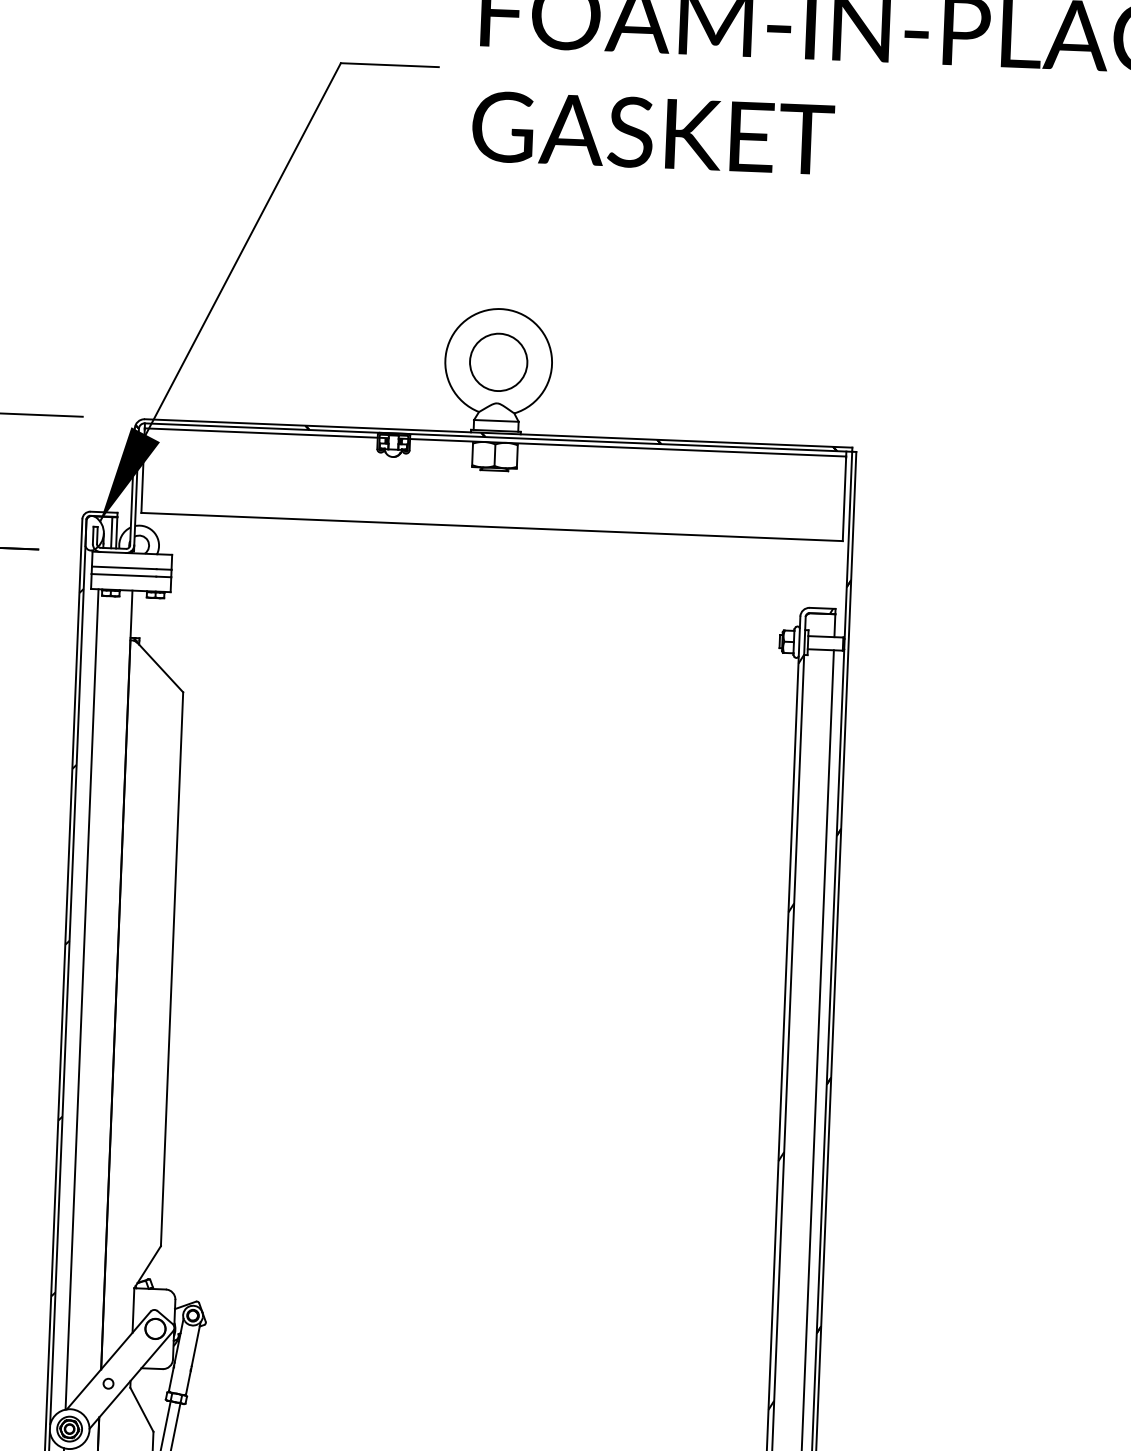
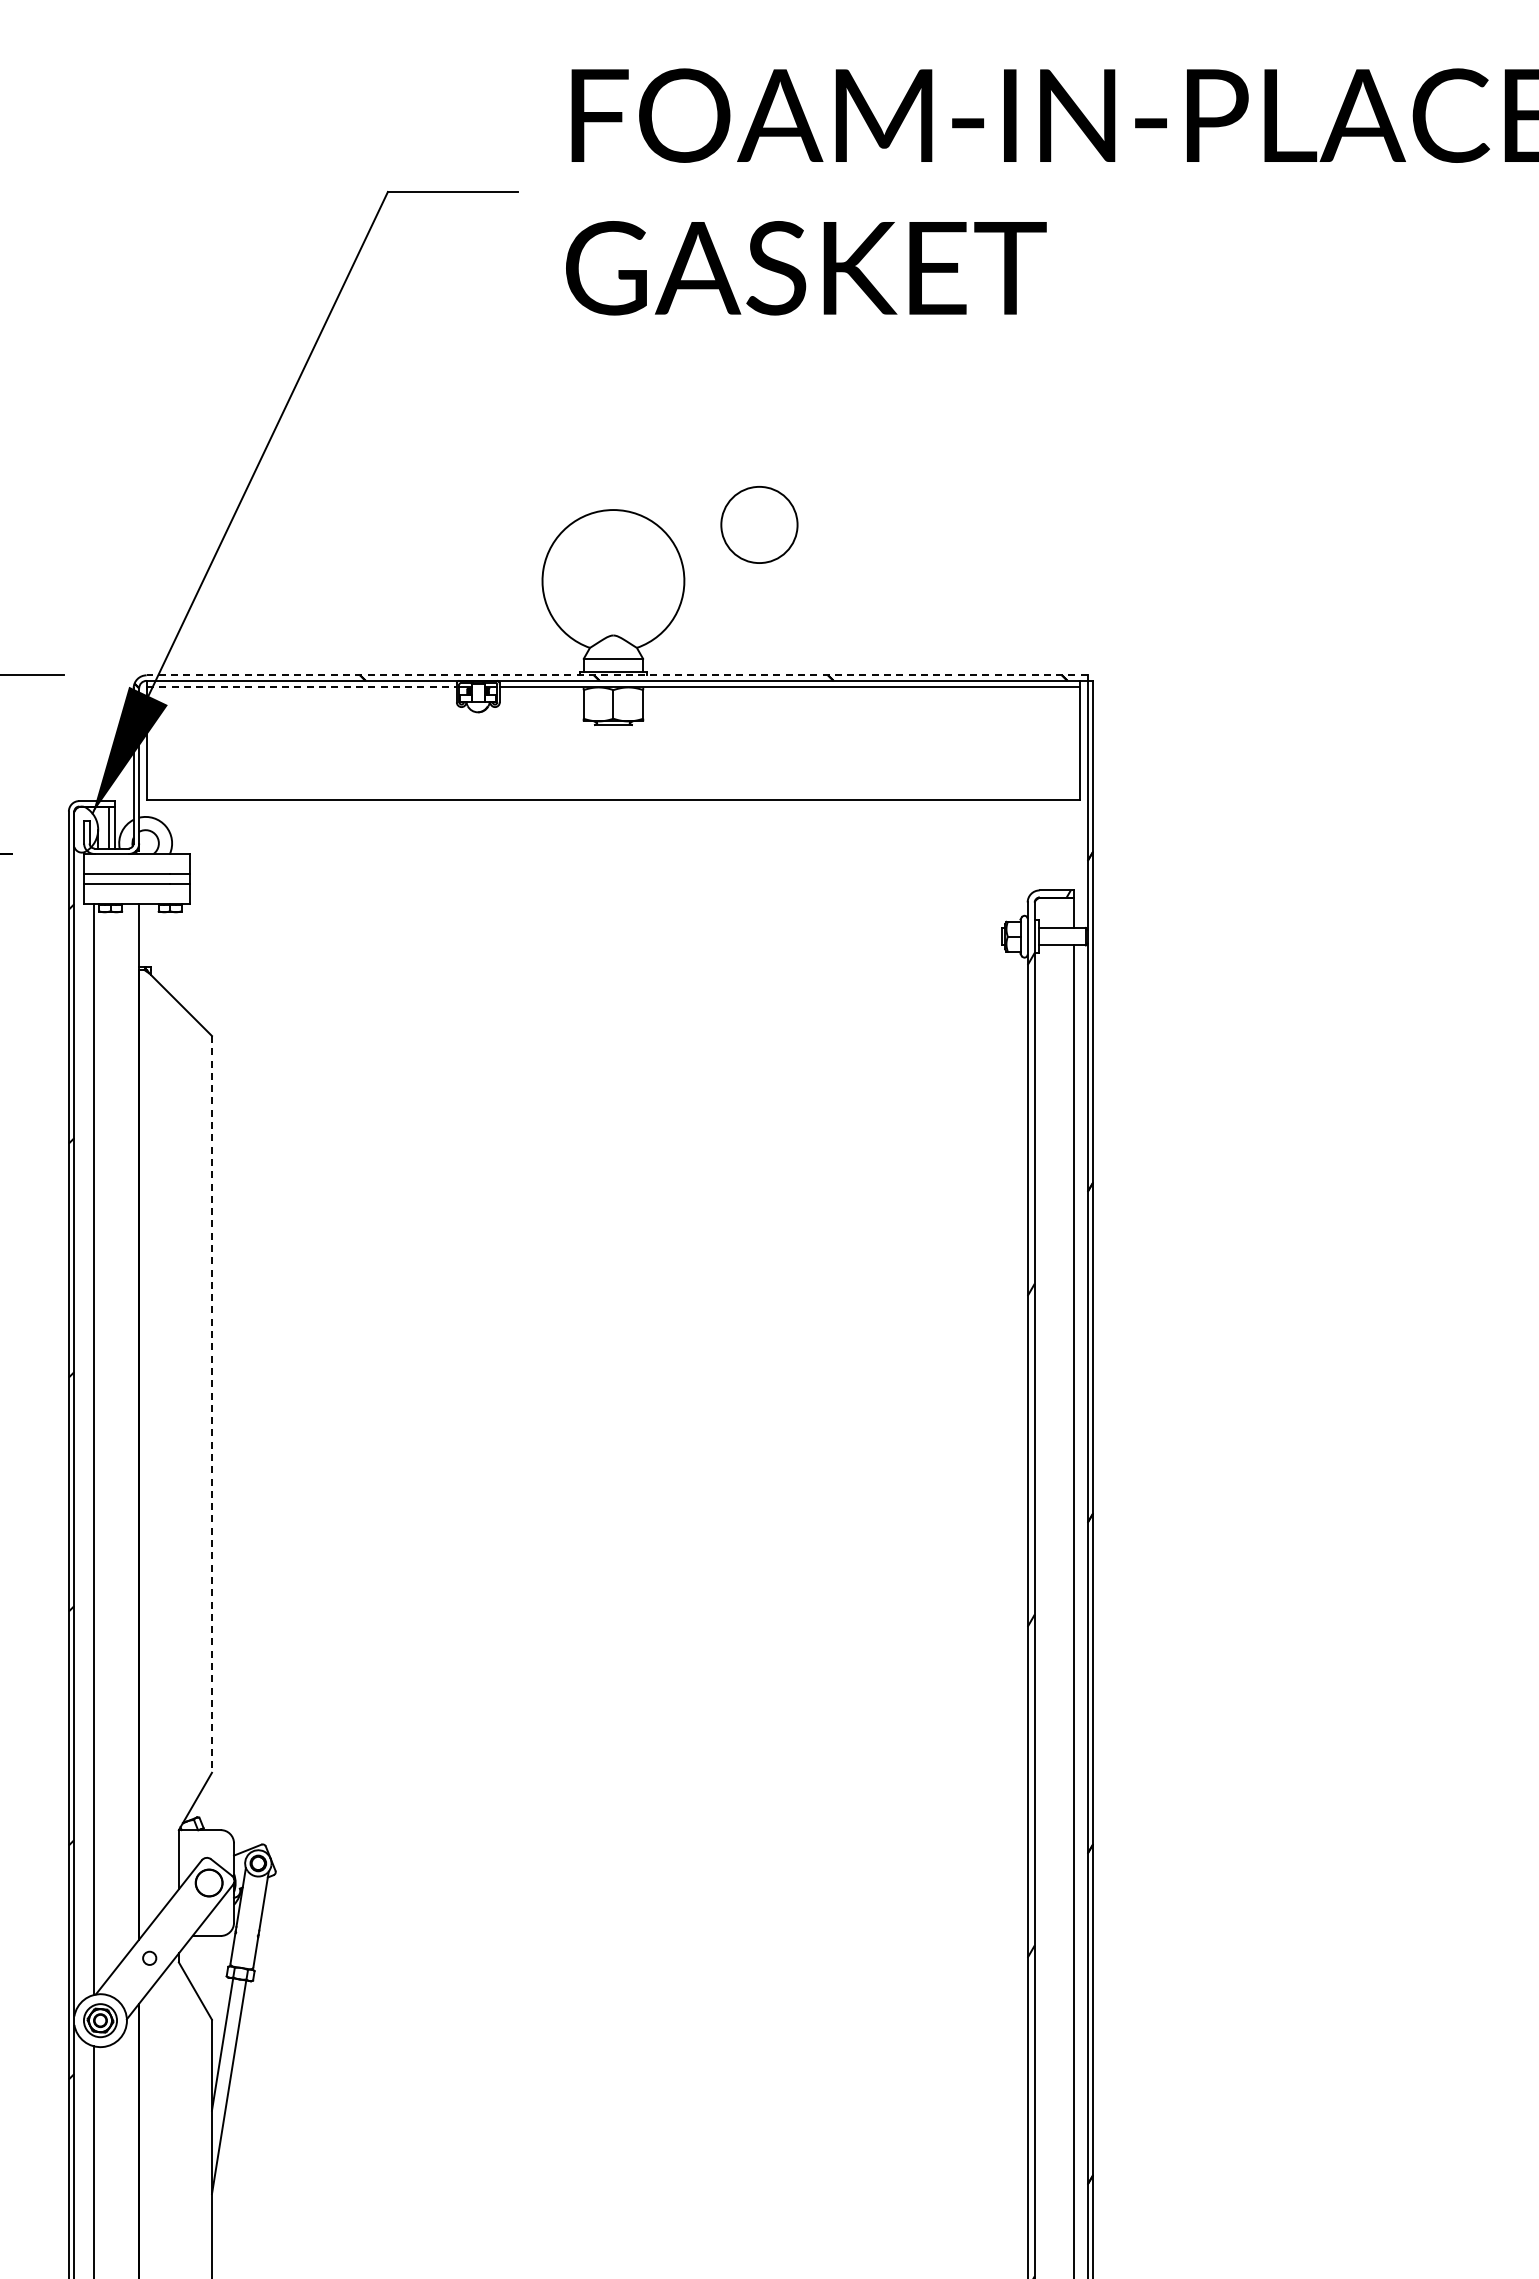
circle: (498, 362) -> (759, 524), moved
line: (260, 433) -> (301, 687), solid -> dashed
line: (498, 433) -> (617, 675), solid -> dashed
line: (171, 969) -> (211, 1404), solid -> dashed

